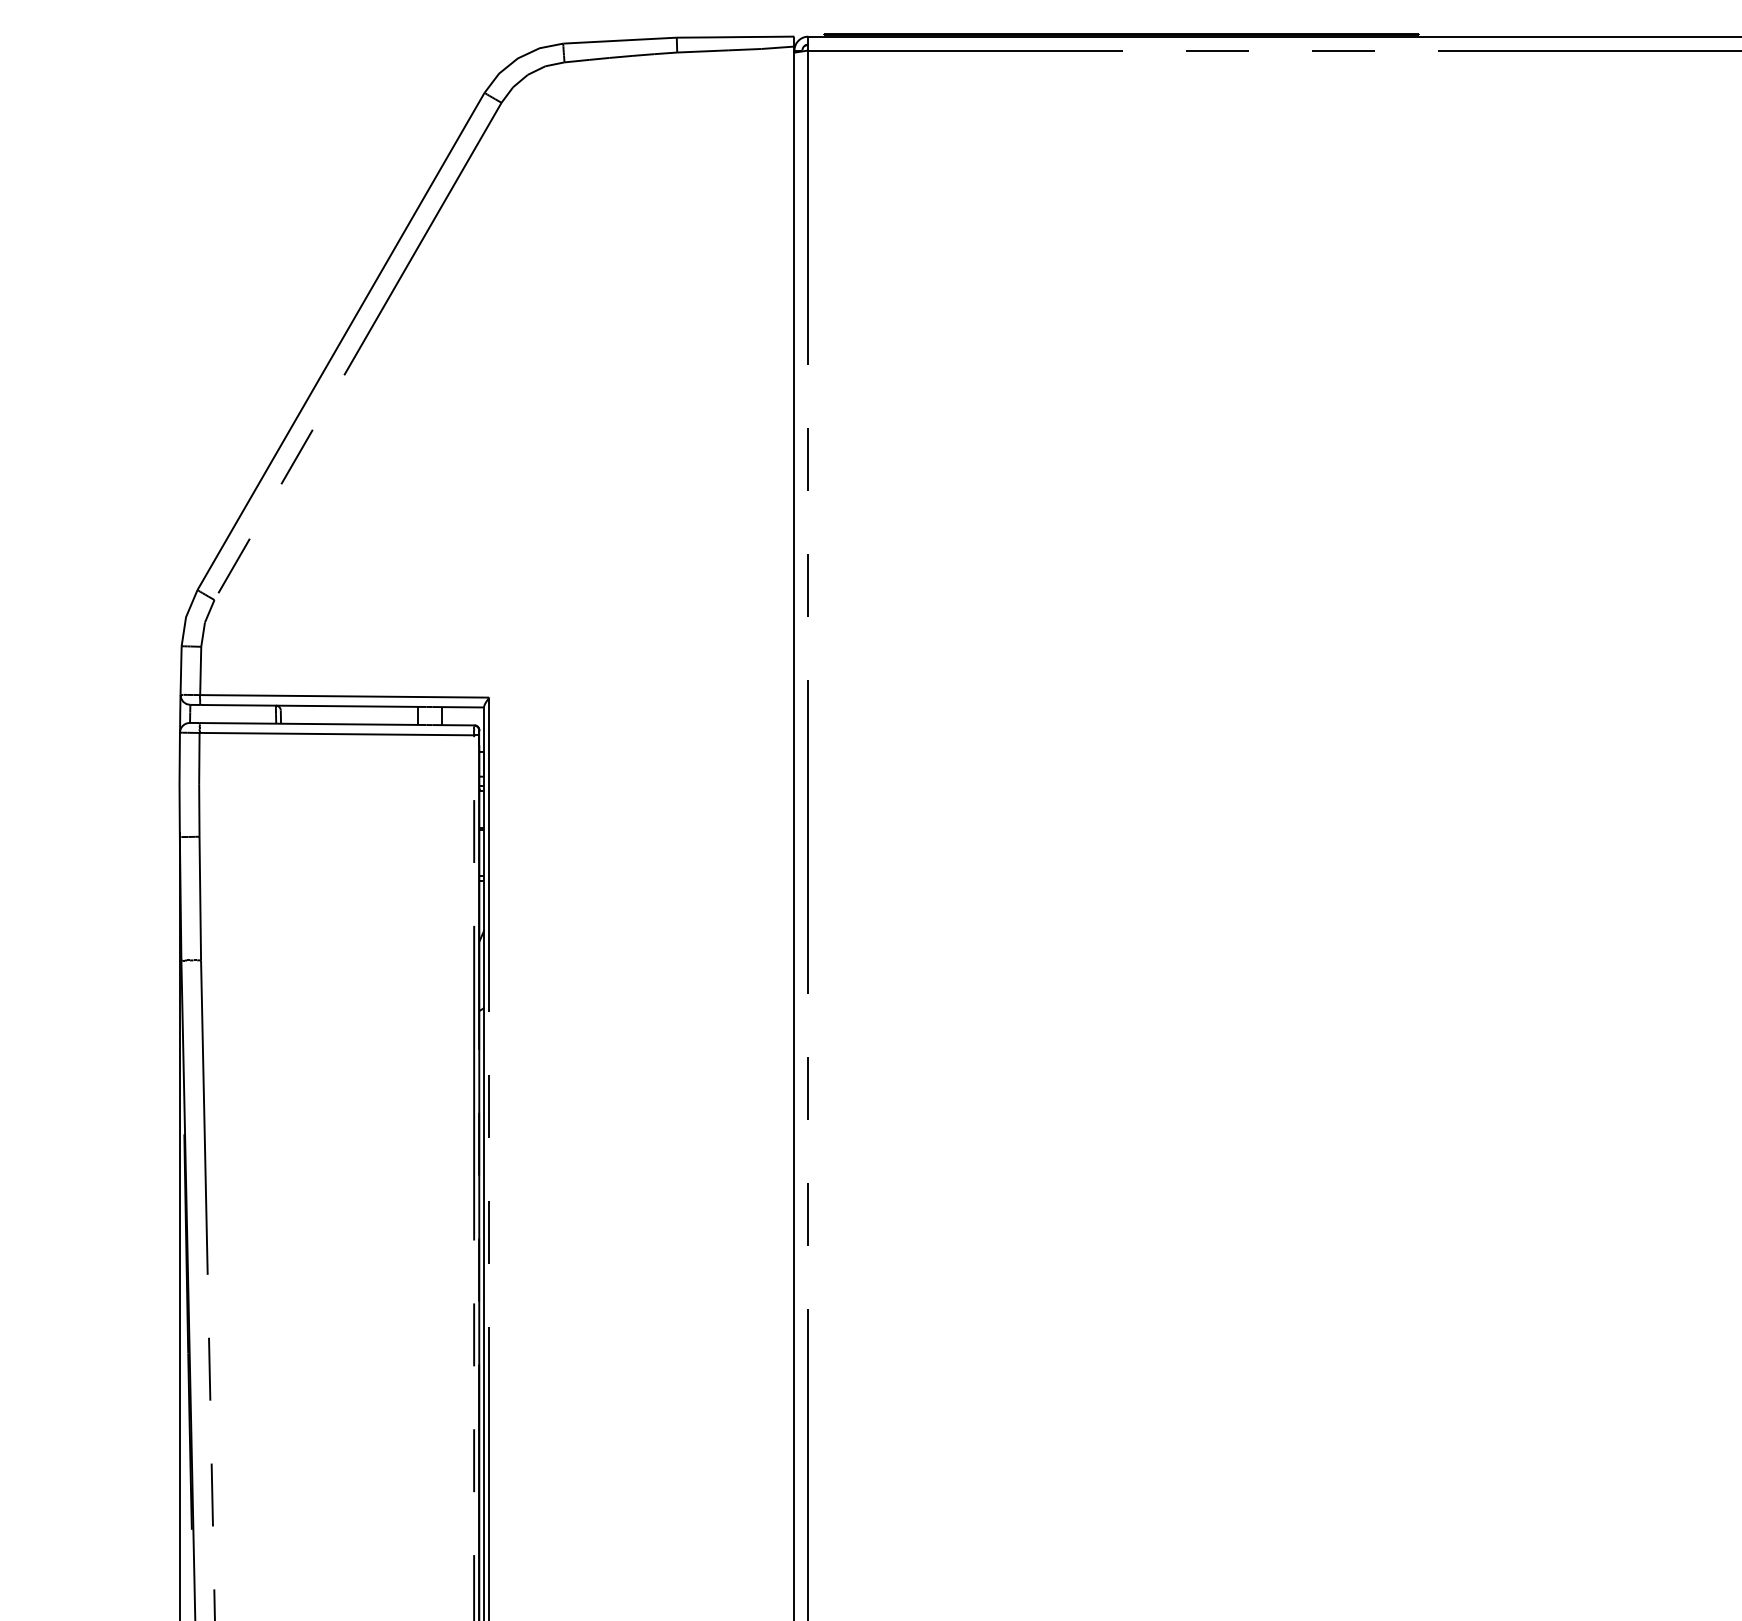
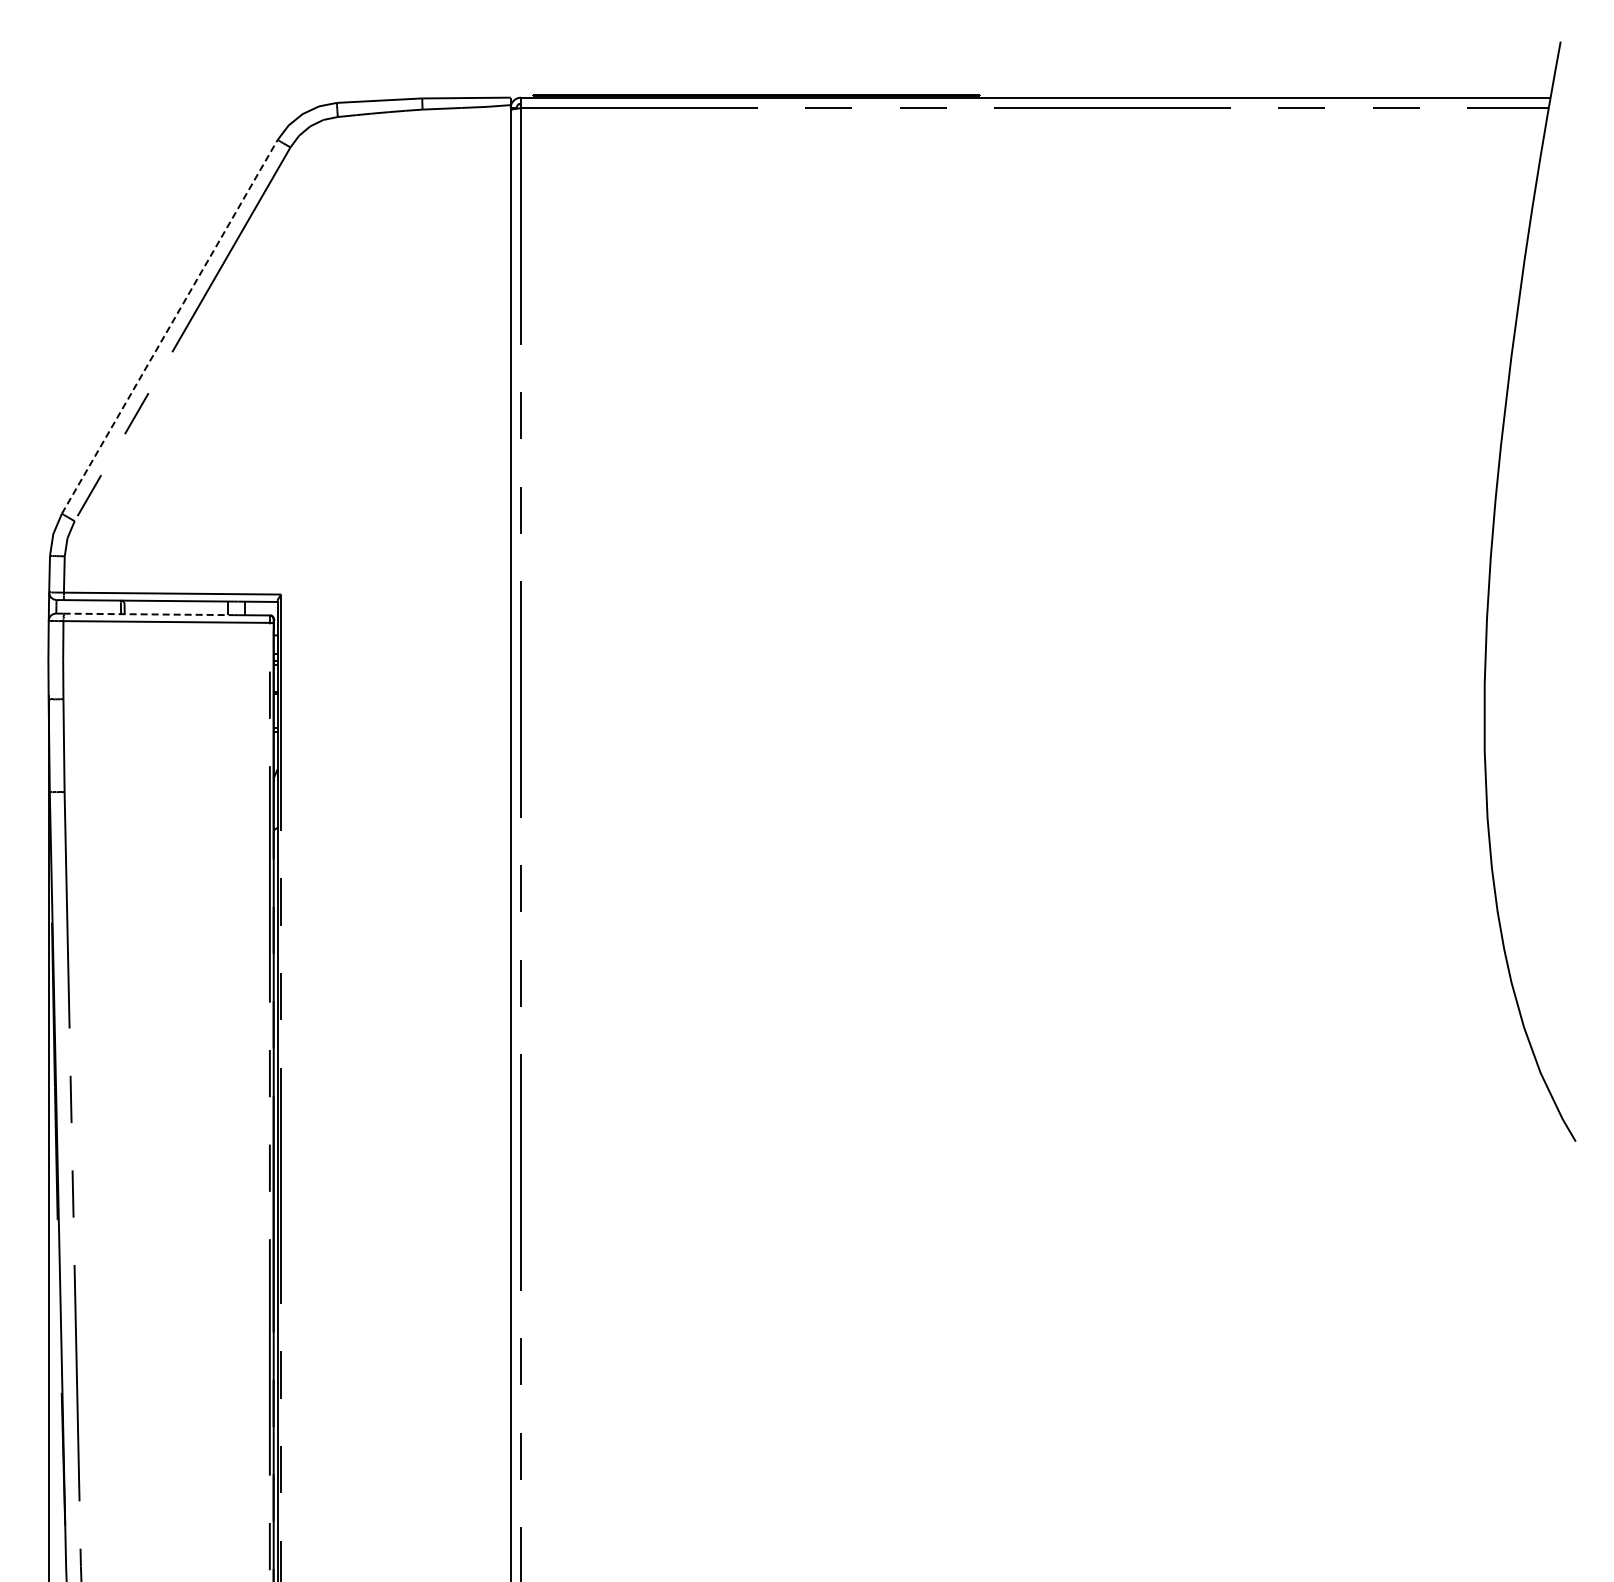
line: (341, 341) -> (170, 326), solid -> dashed
line: (313, 724) -> (149, 614), solid -> dashed

